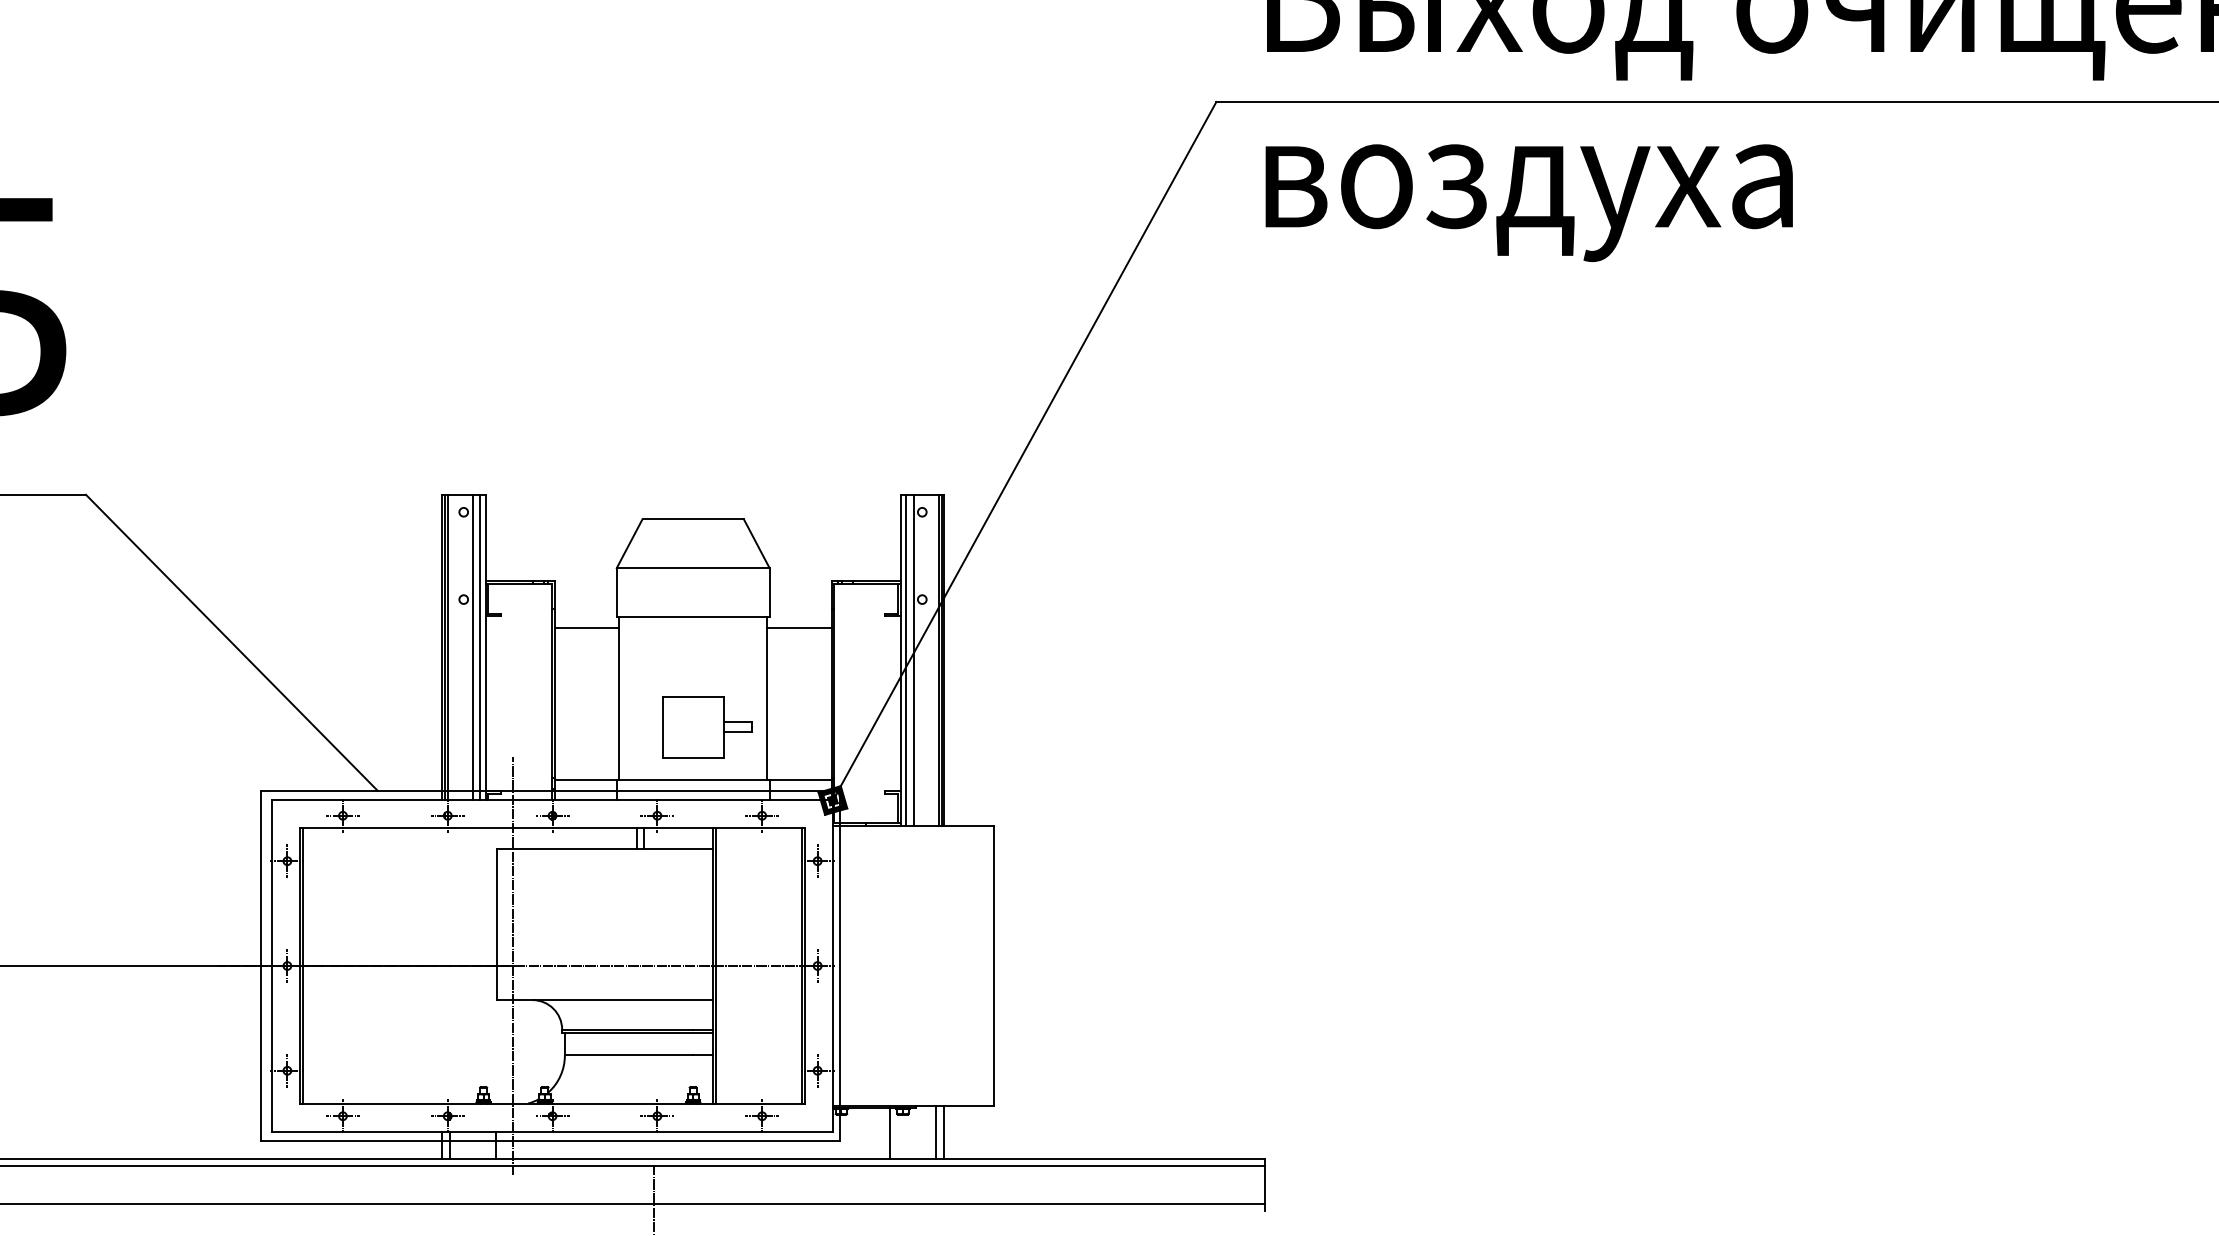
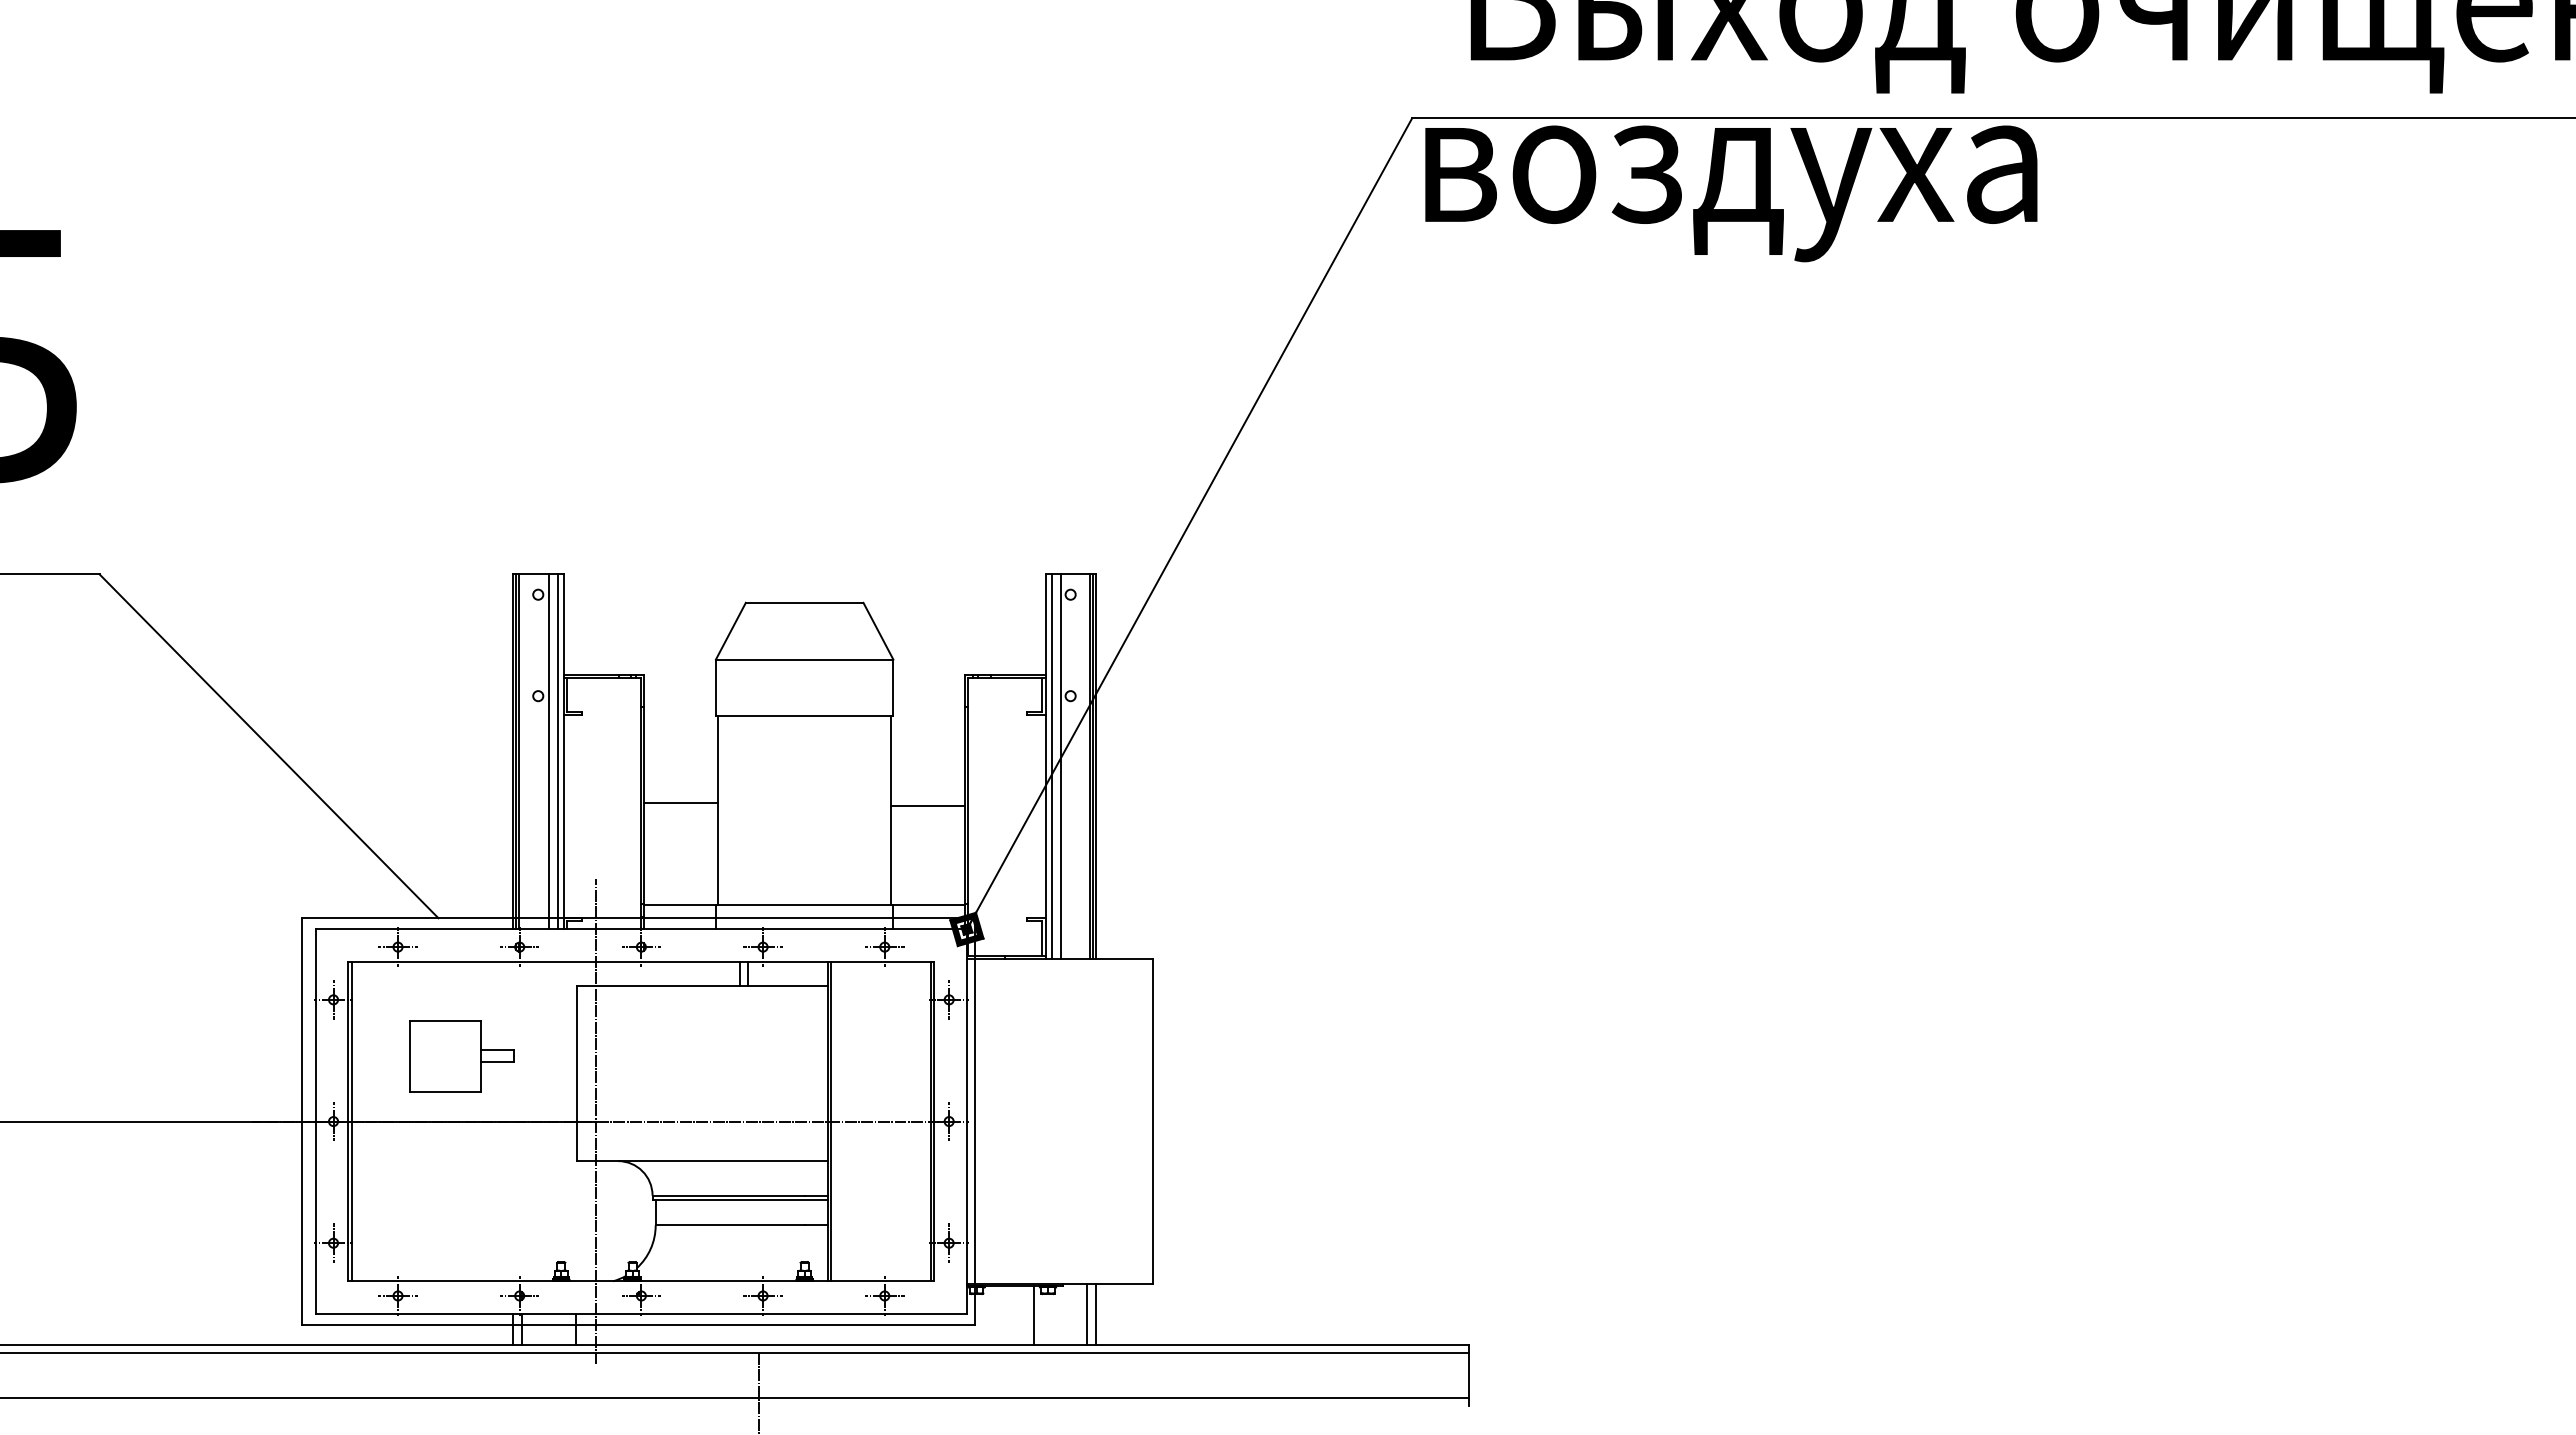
text: (1529, 202) -> (1731, 193), moved
line: (586, 627) -> (680, 802), moved
line: (799, 627) -> (927, 805), moved
part: (706, 727) -> (461, 1056), moved

